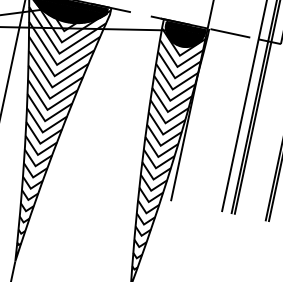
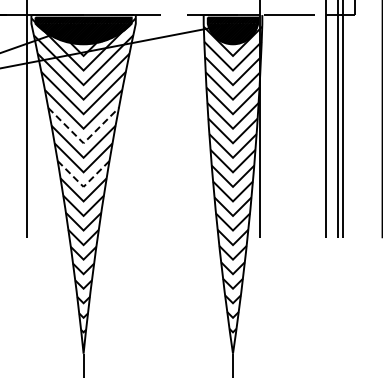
line: (49, 98) -> (83, 143), solid -> dashed
line: (42, 132) -> (83, 186), solid -> dashed

